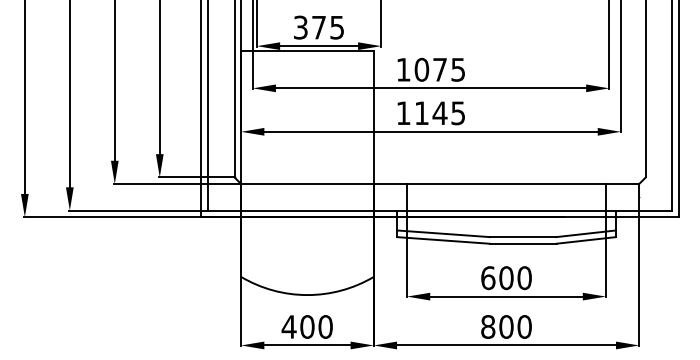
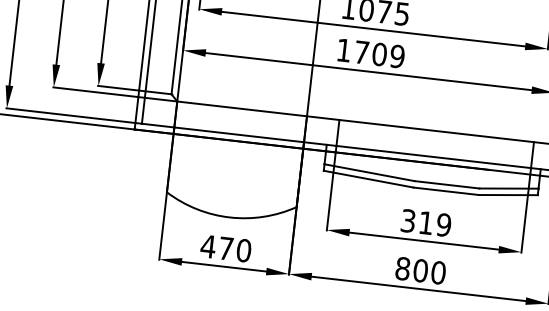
text: (440, 113) -> (380, 54), 1145 -> 1709
text: (506, 278) -> (426, 223), 600 -> 319
text: (307, 326) -> (226, 248), 400 -> 470

